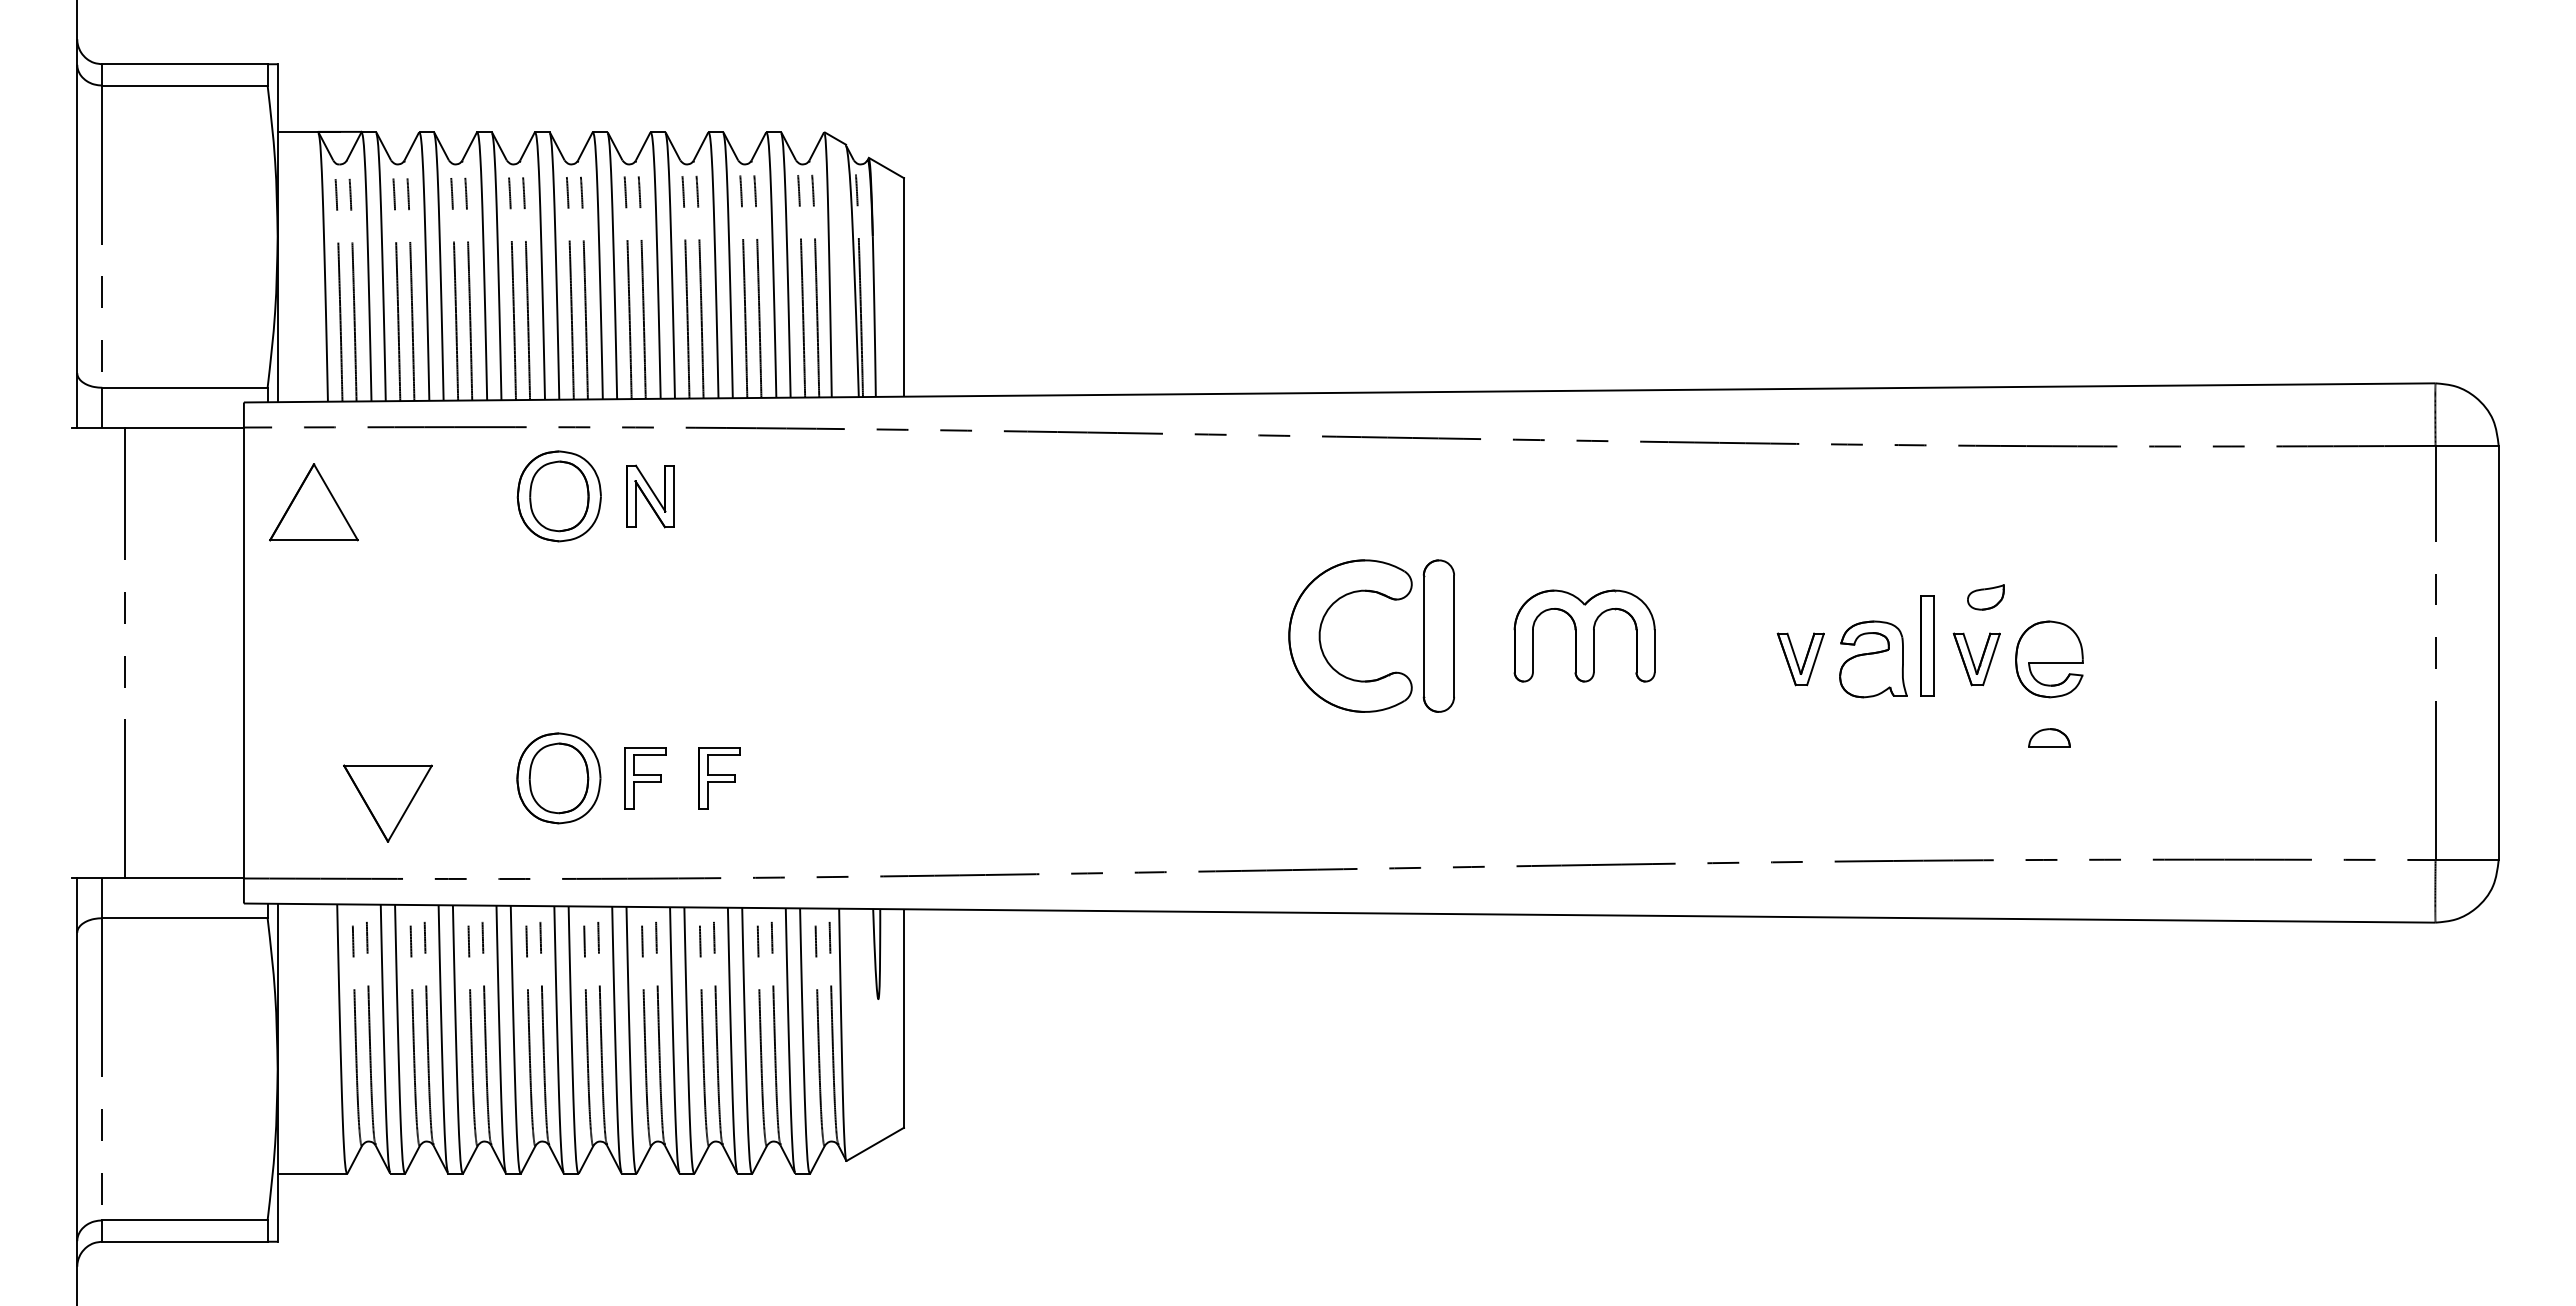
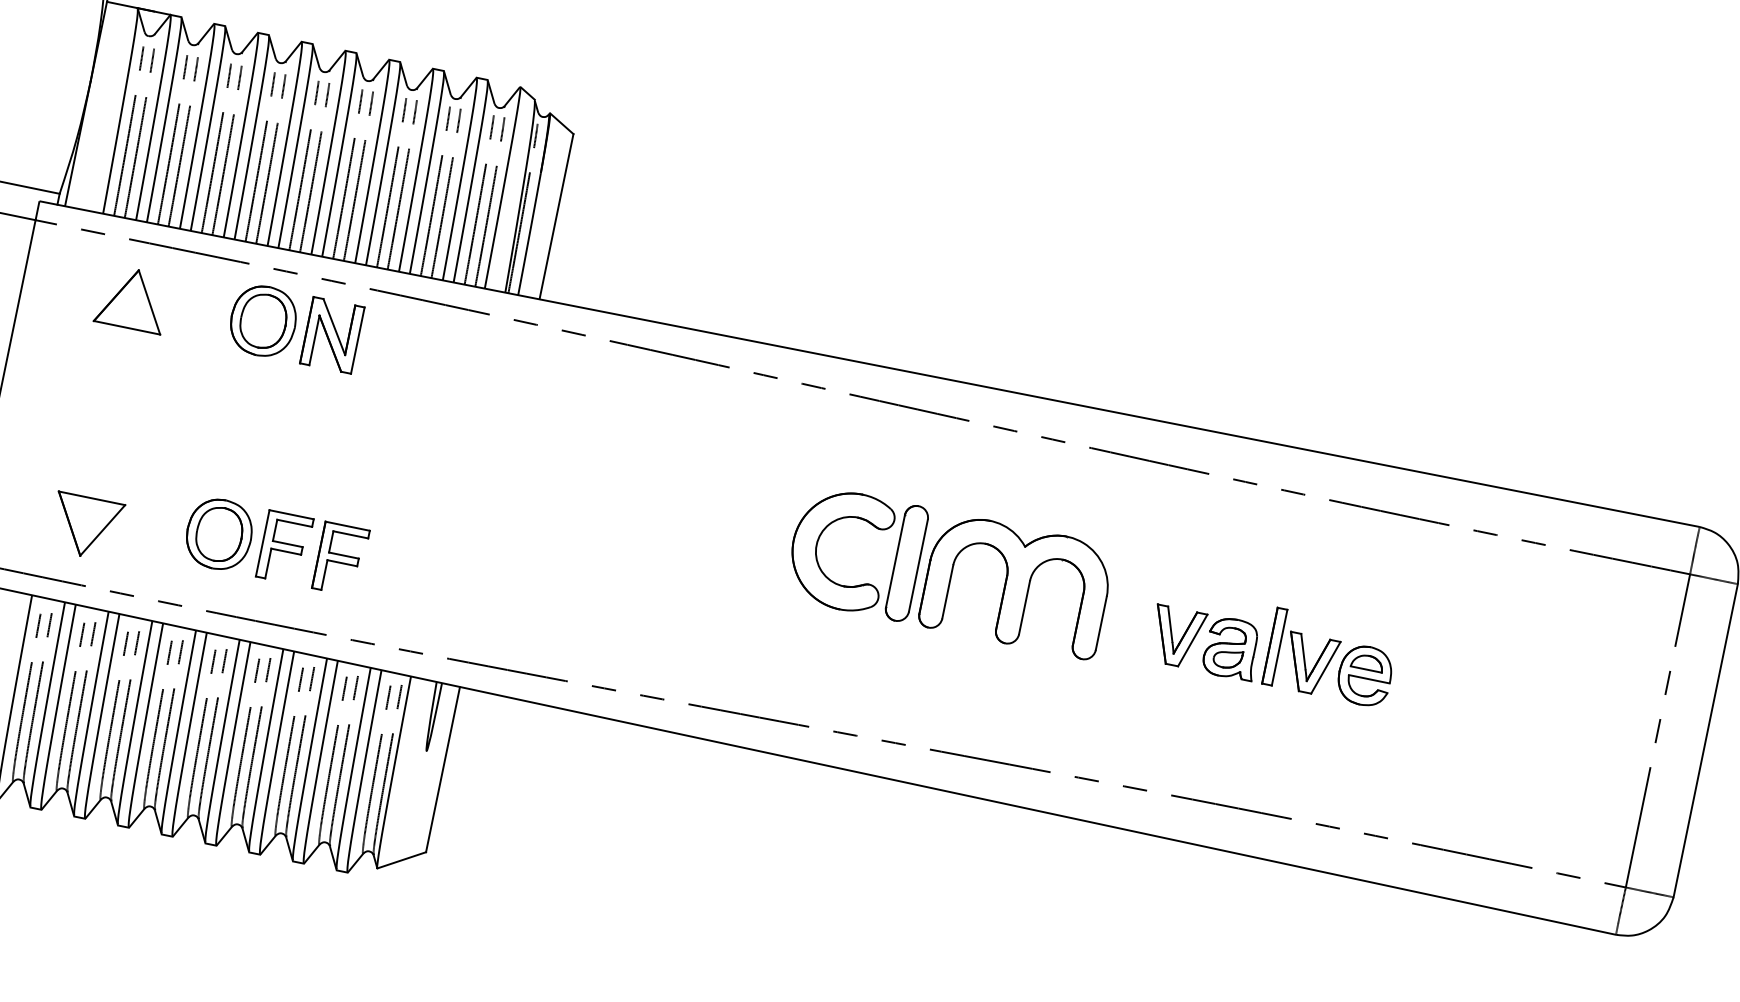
part: (650, 496) -> (332, 335), size x1.43
part: (313, 502) -> (132, 299), moved
part: (1985, 597) -> (1227, 658), moved
part: (1584, 635) -> (1017, 585), size x1.67
part: (1800, 659) -> (1176, 637), size x1.43
part: (1976, 659) -> (1309, 664), size x1.43
part: (2049, 737) -> (1367, 662), moved
part: (645, 778) -> (284, 547), size x1.43
part: (719, 778) -> (340, 559), size x1.43

